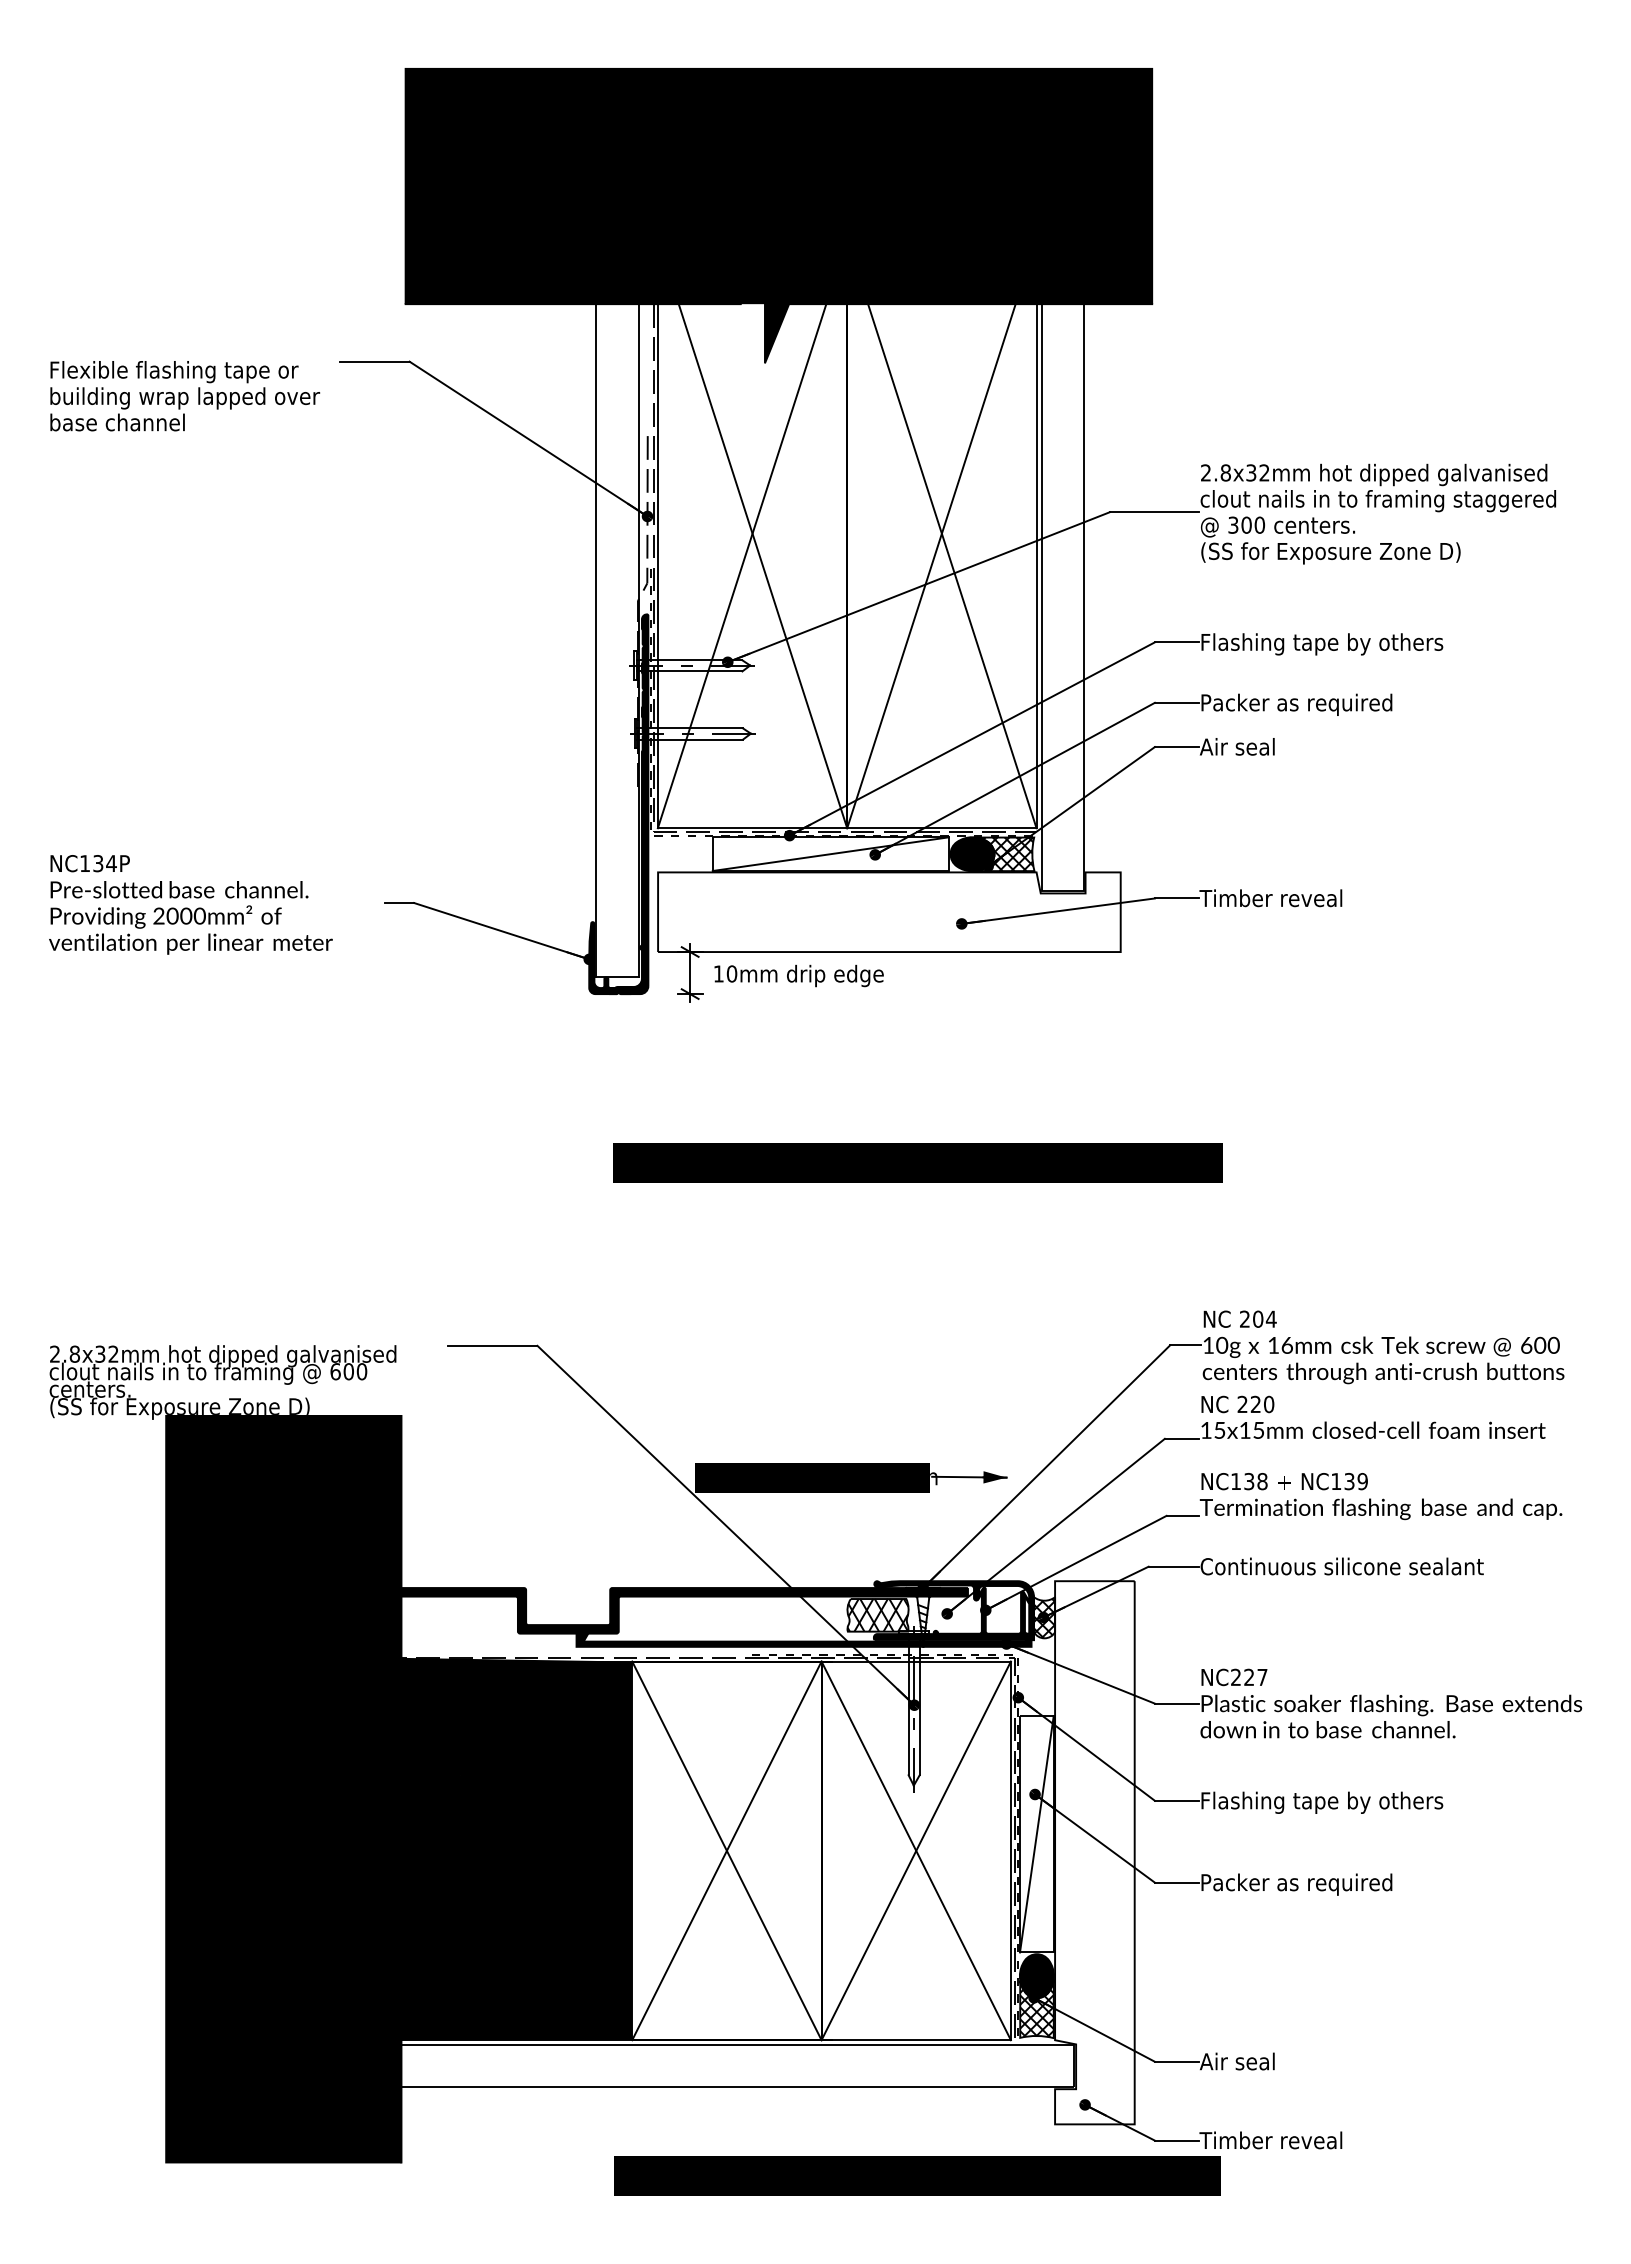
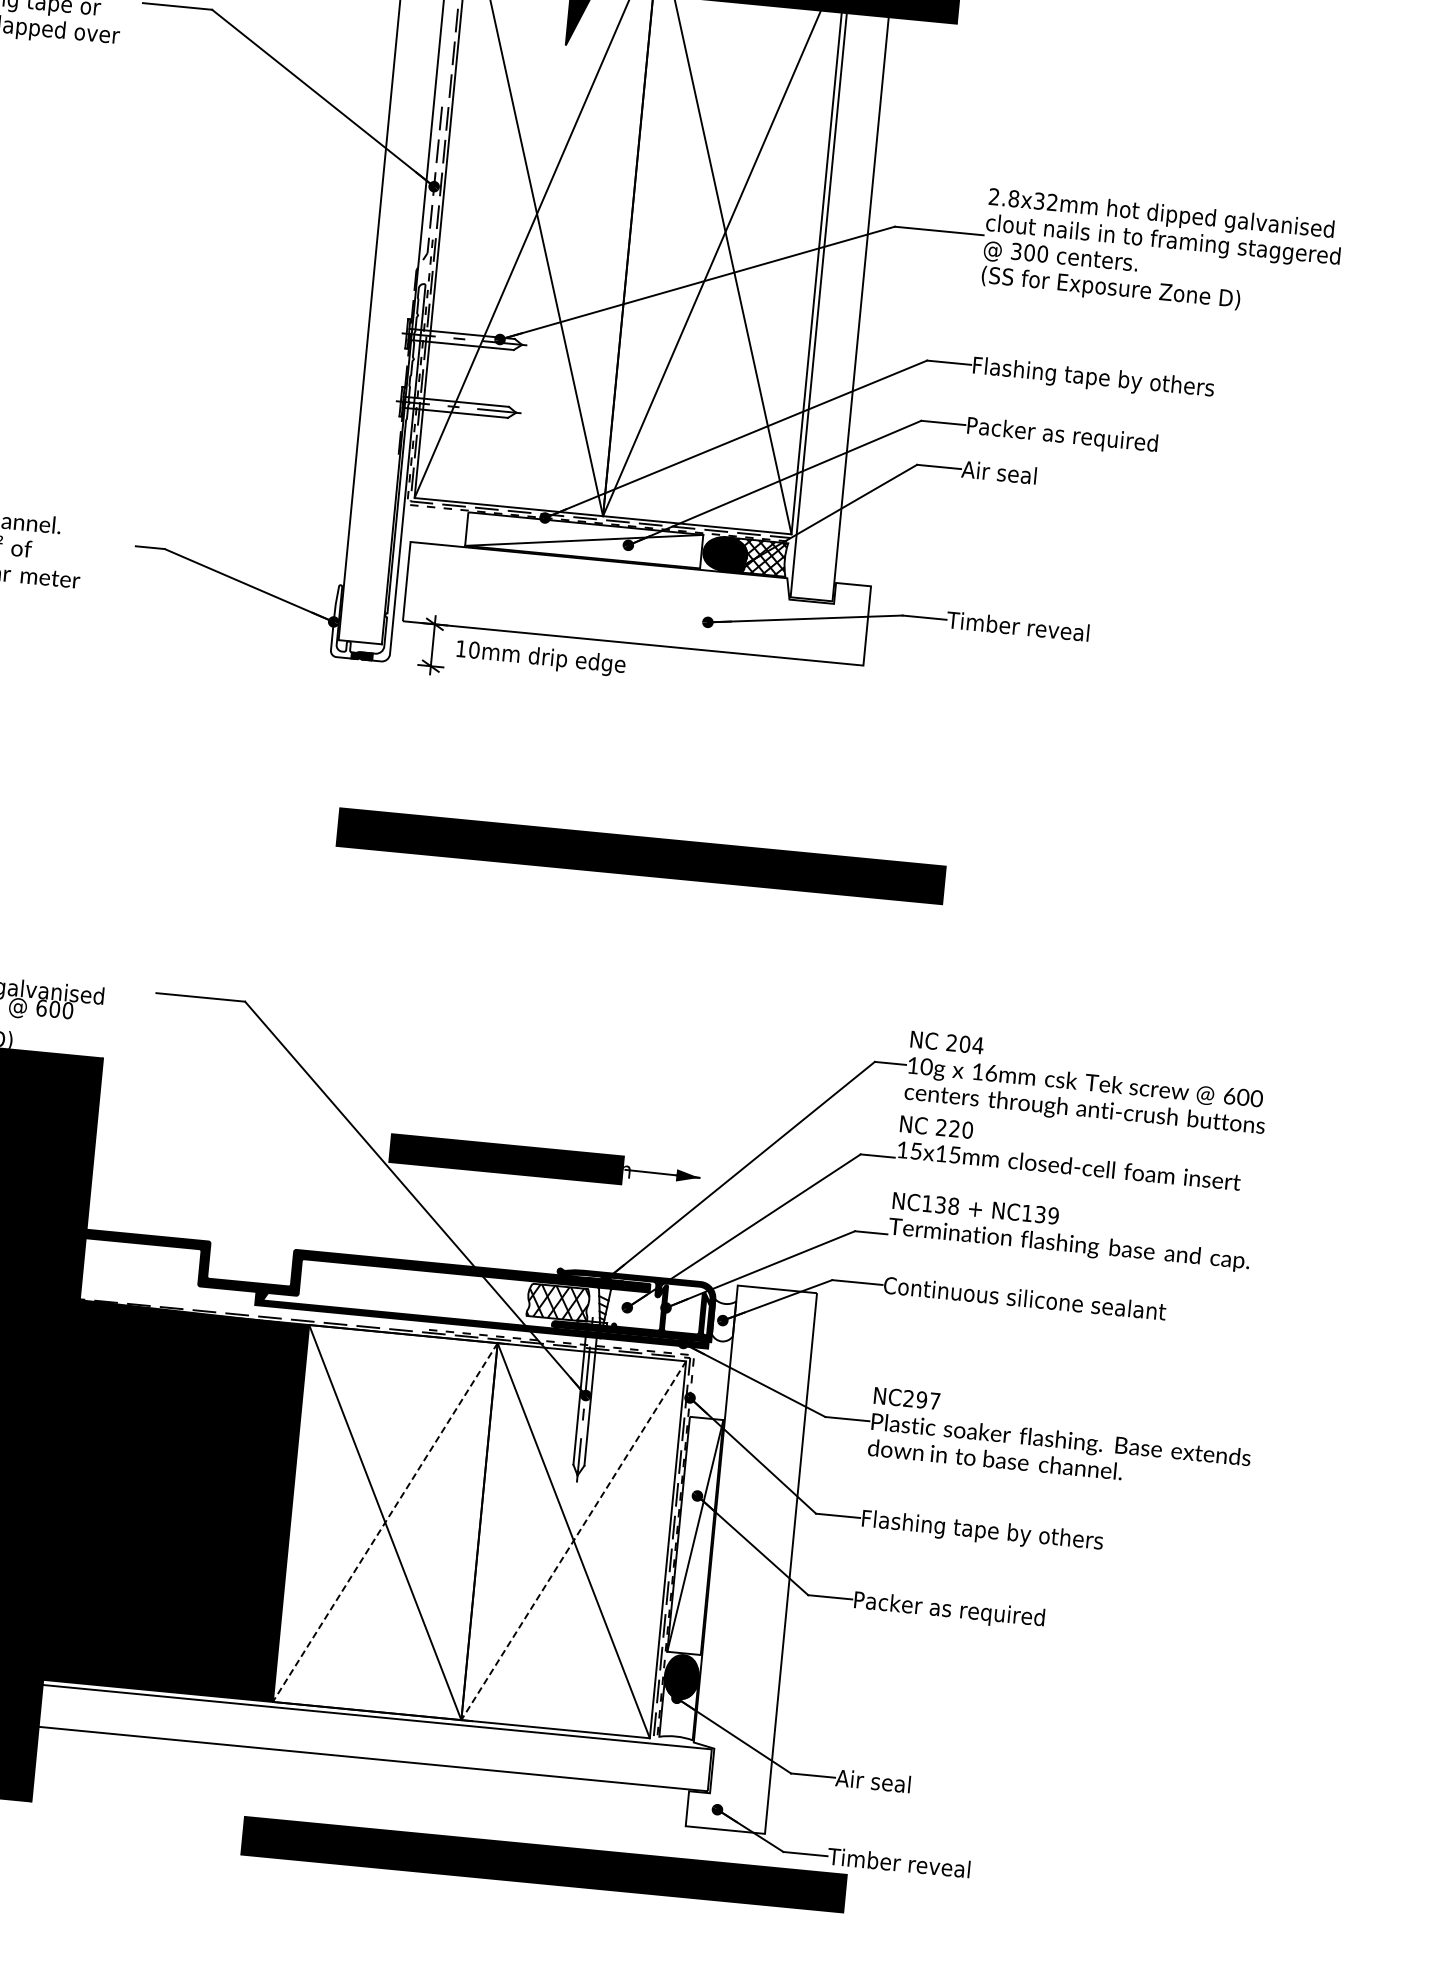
fill: (618, 804) -> (377, 470), removed
hatch: (1044, 1617) -> (723, 1320), removed
text: (1249, 1677) -> (922, 1400), NC227 -> NC297
line: (726, 1850) -> (384, 1522), solid -> dashed
line: (916, 1850) -> (574, 1540), solid -> dashed
hatch: (1036, 2008) -> (678, 1709), removed

